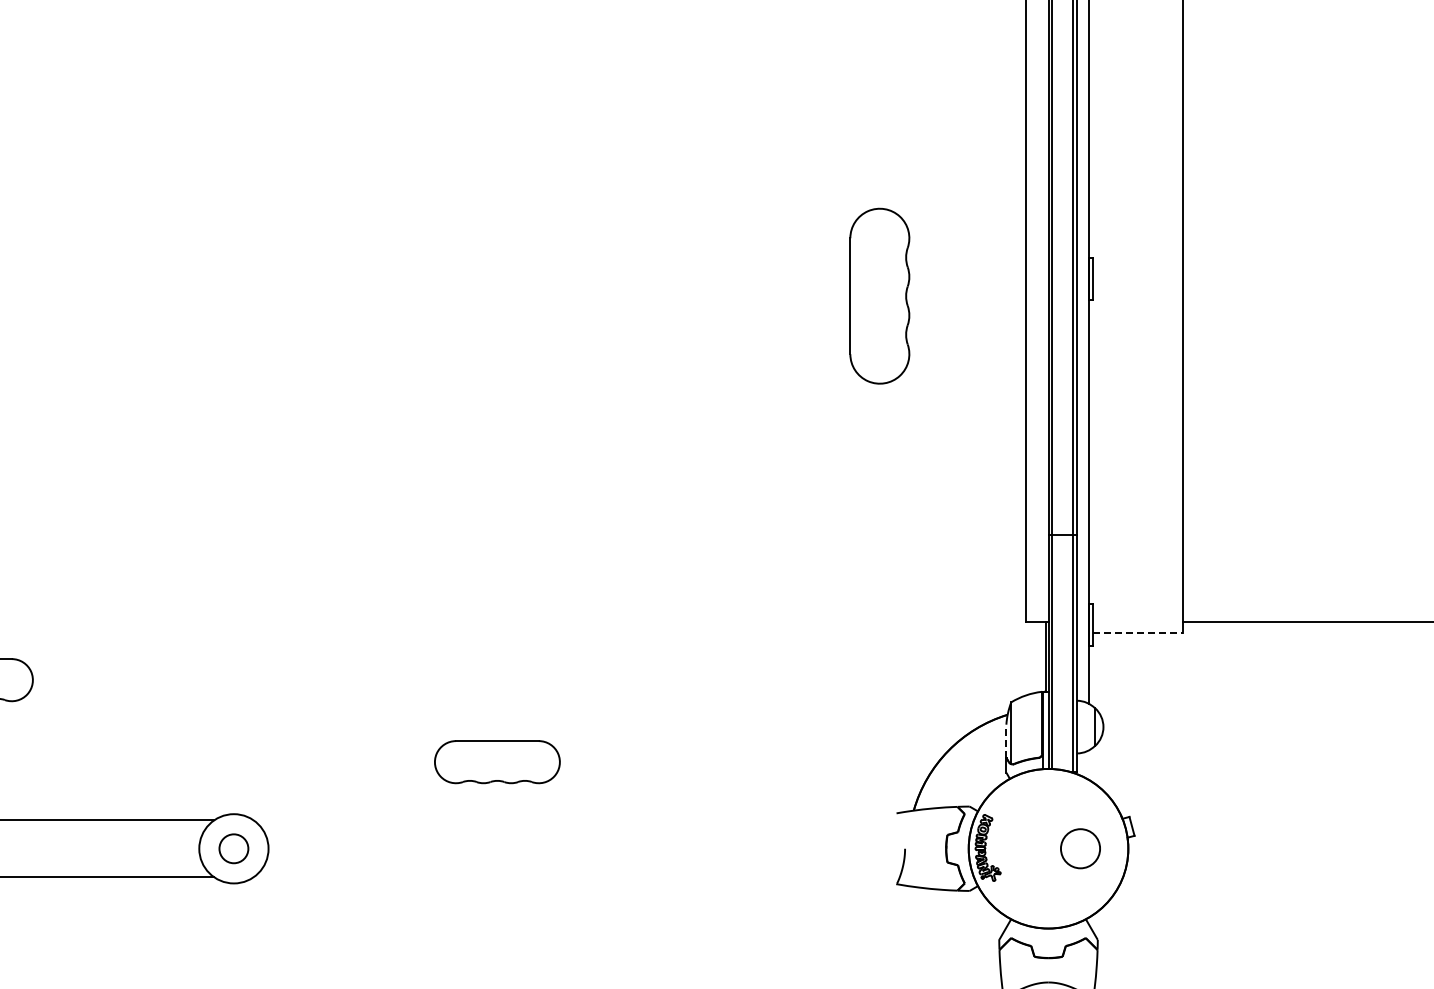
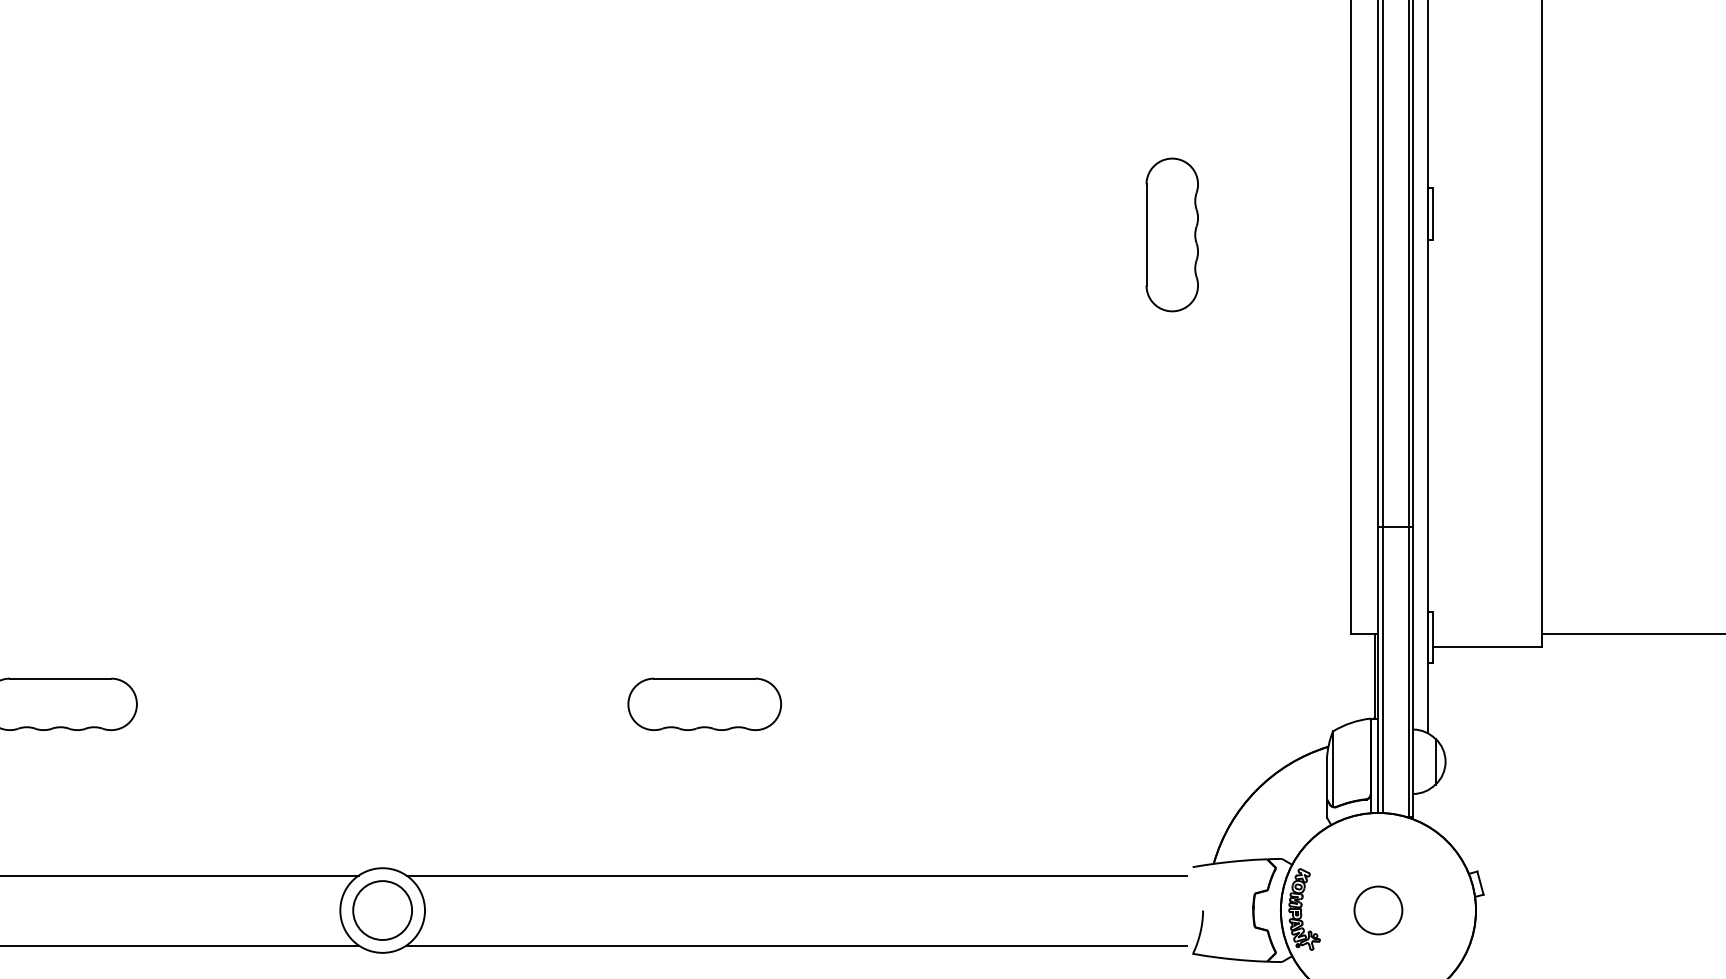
part: (879, 295) -> (1171, 234), size x0.71
line: (1137, 633) -> (1487, 647), dashed -> solid
line: (1006, 740) -> (1327, 778), dashed -> solid
part: (497, 762) -> (704, 704), moved
line: (572, 820) -> (796, 875), added
circle: (233, 848) -> (382, 910), size x1.67
circle: (1080, 848) -> (1378, 910), moved
line: (572, 877) -> (796, 945), added

